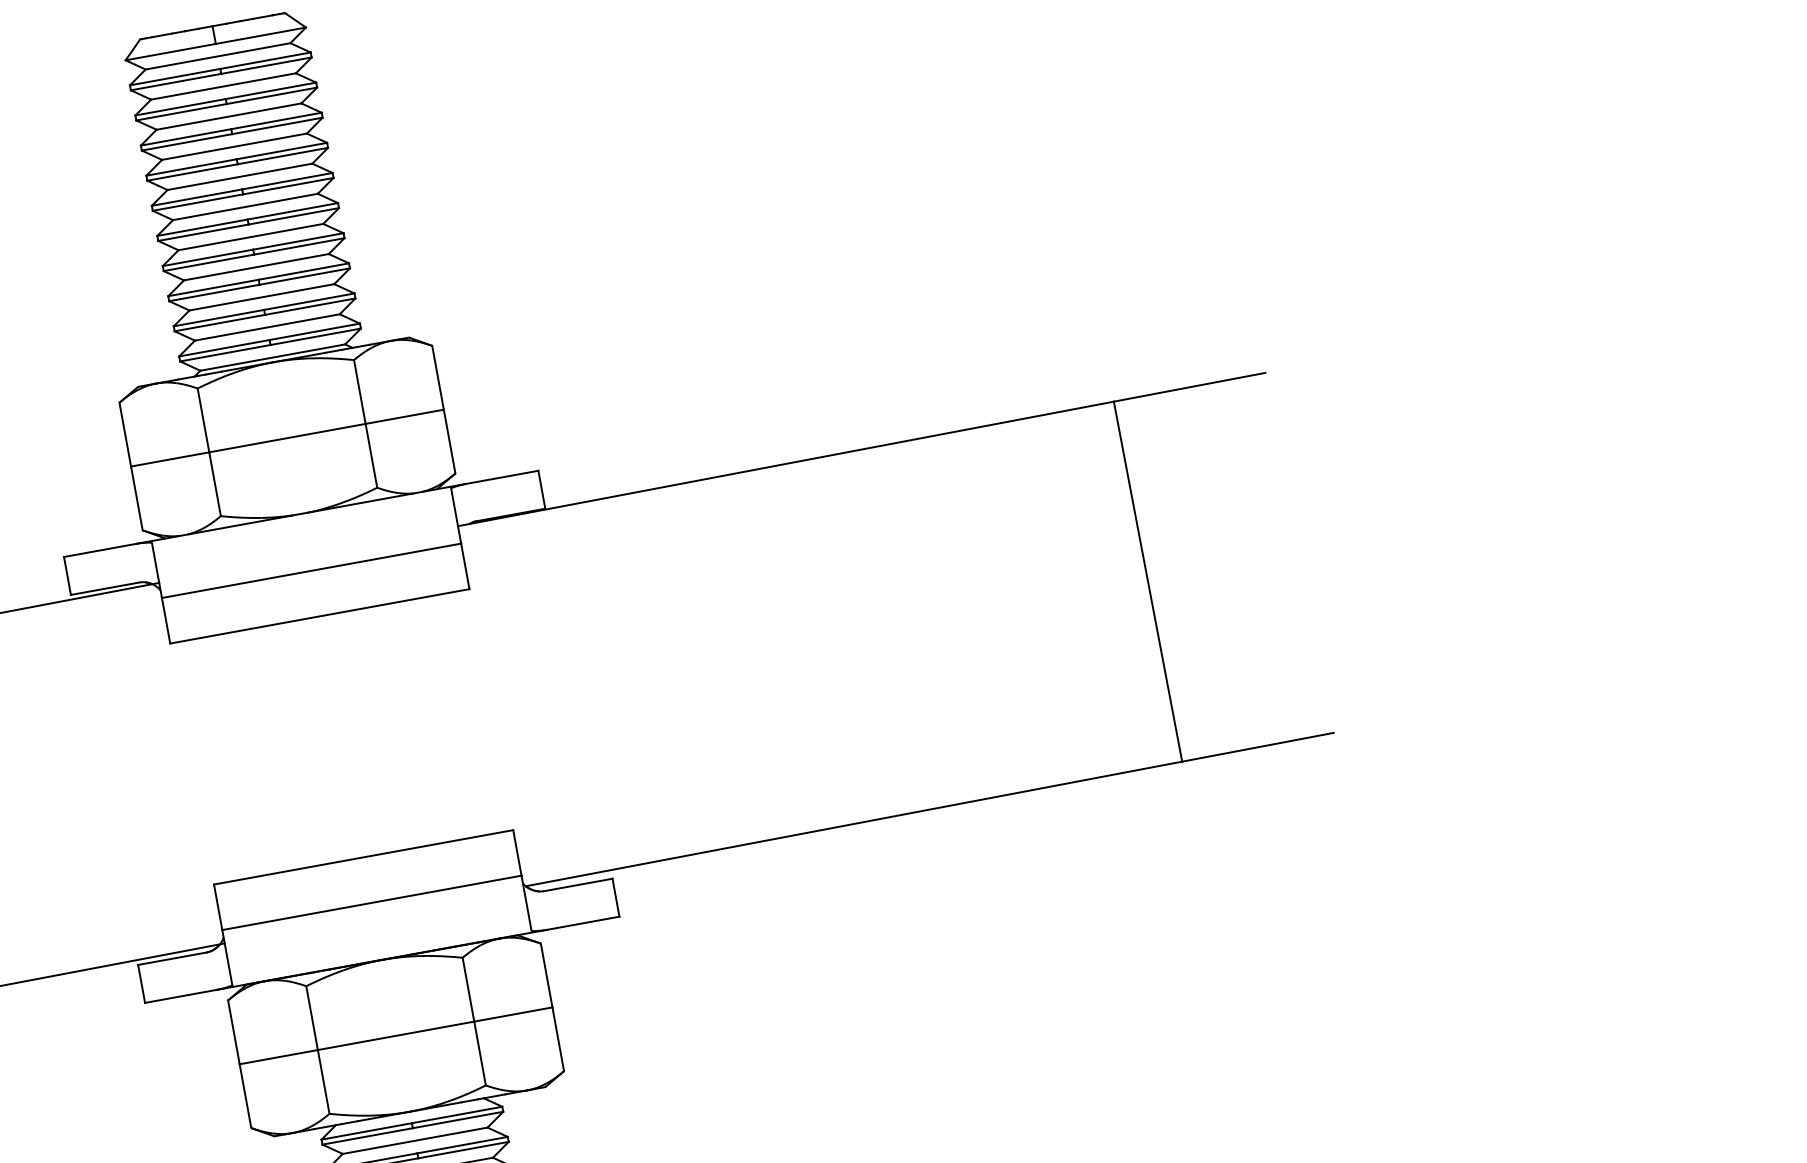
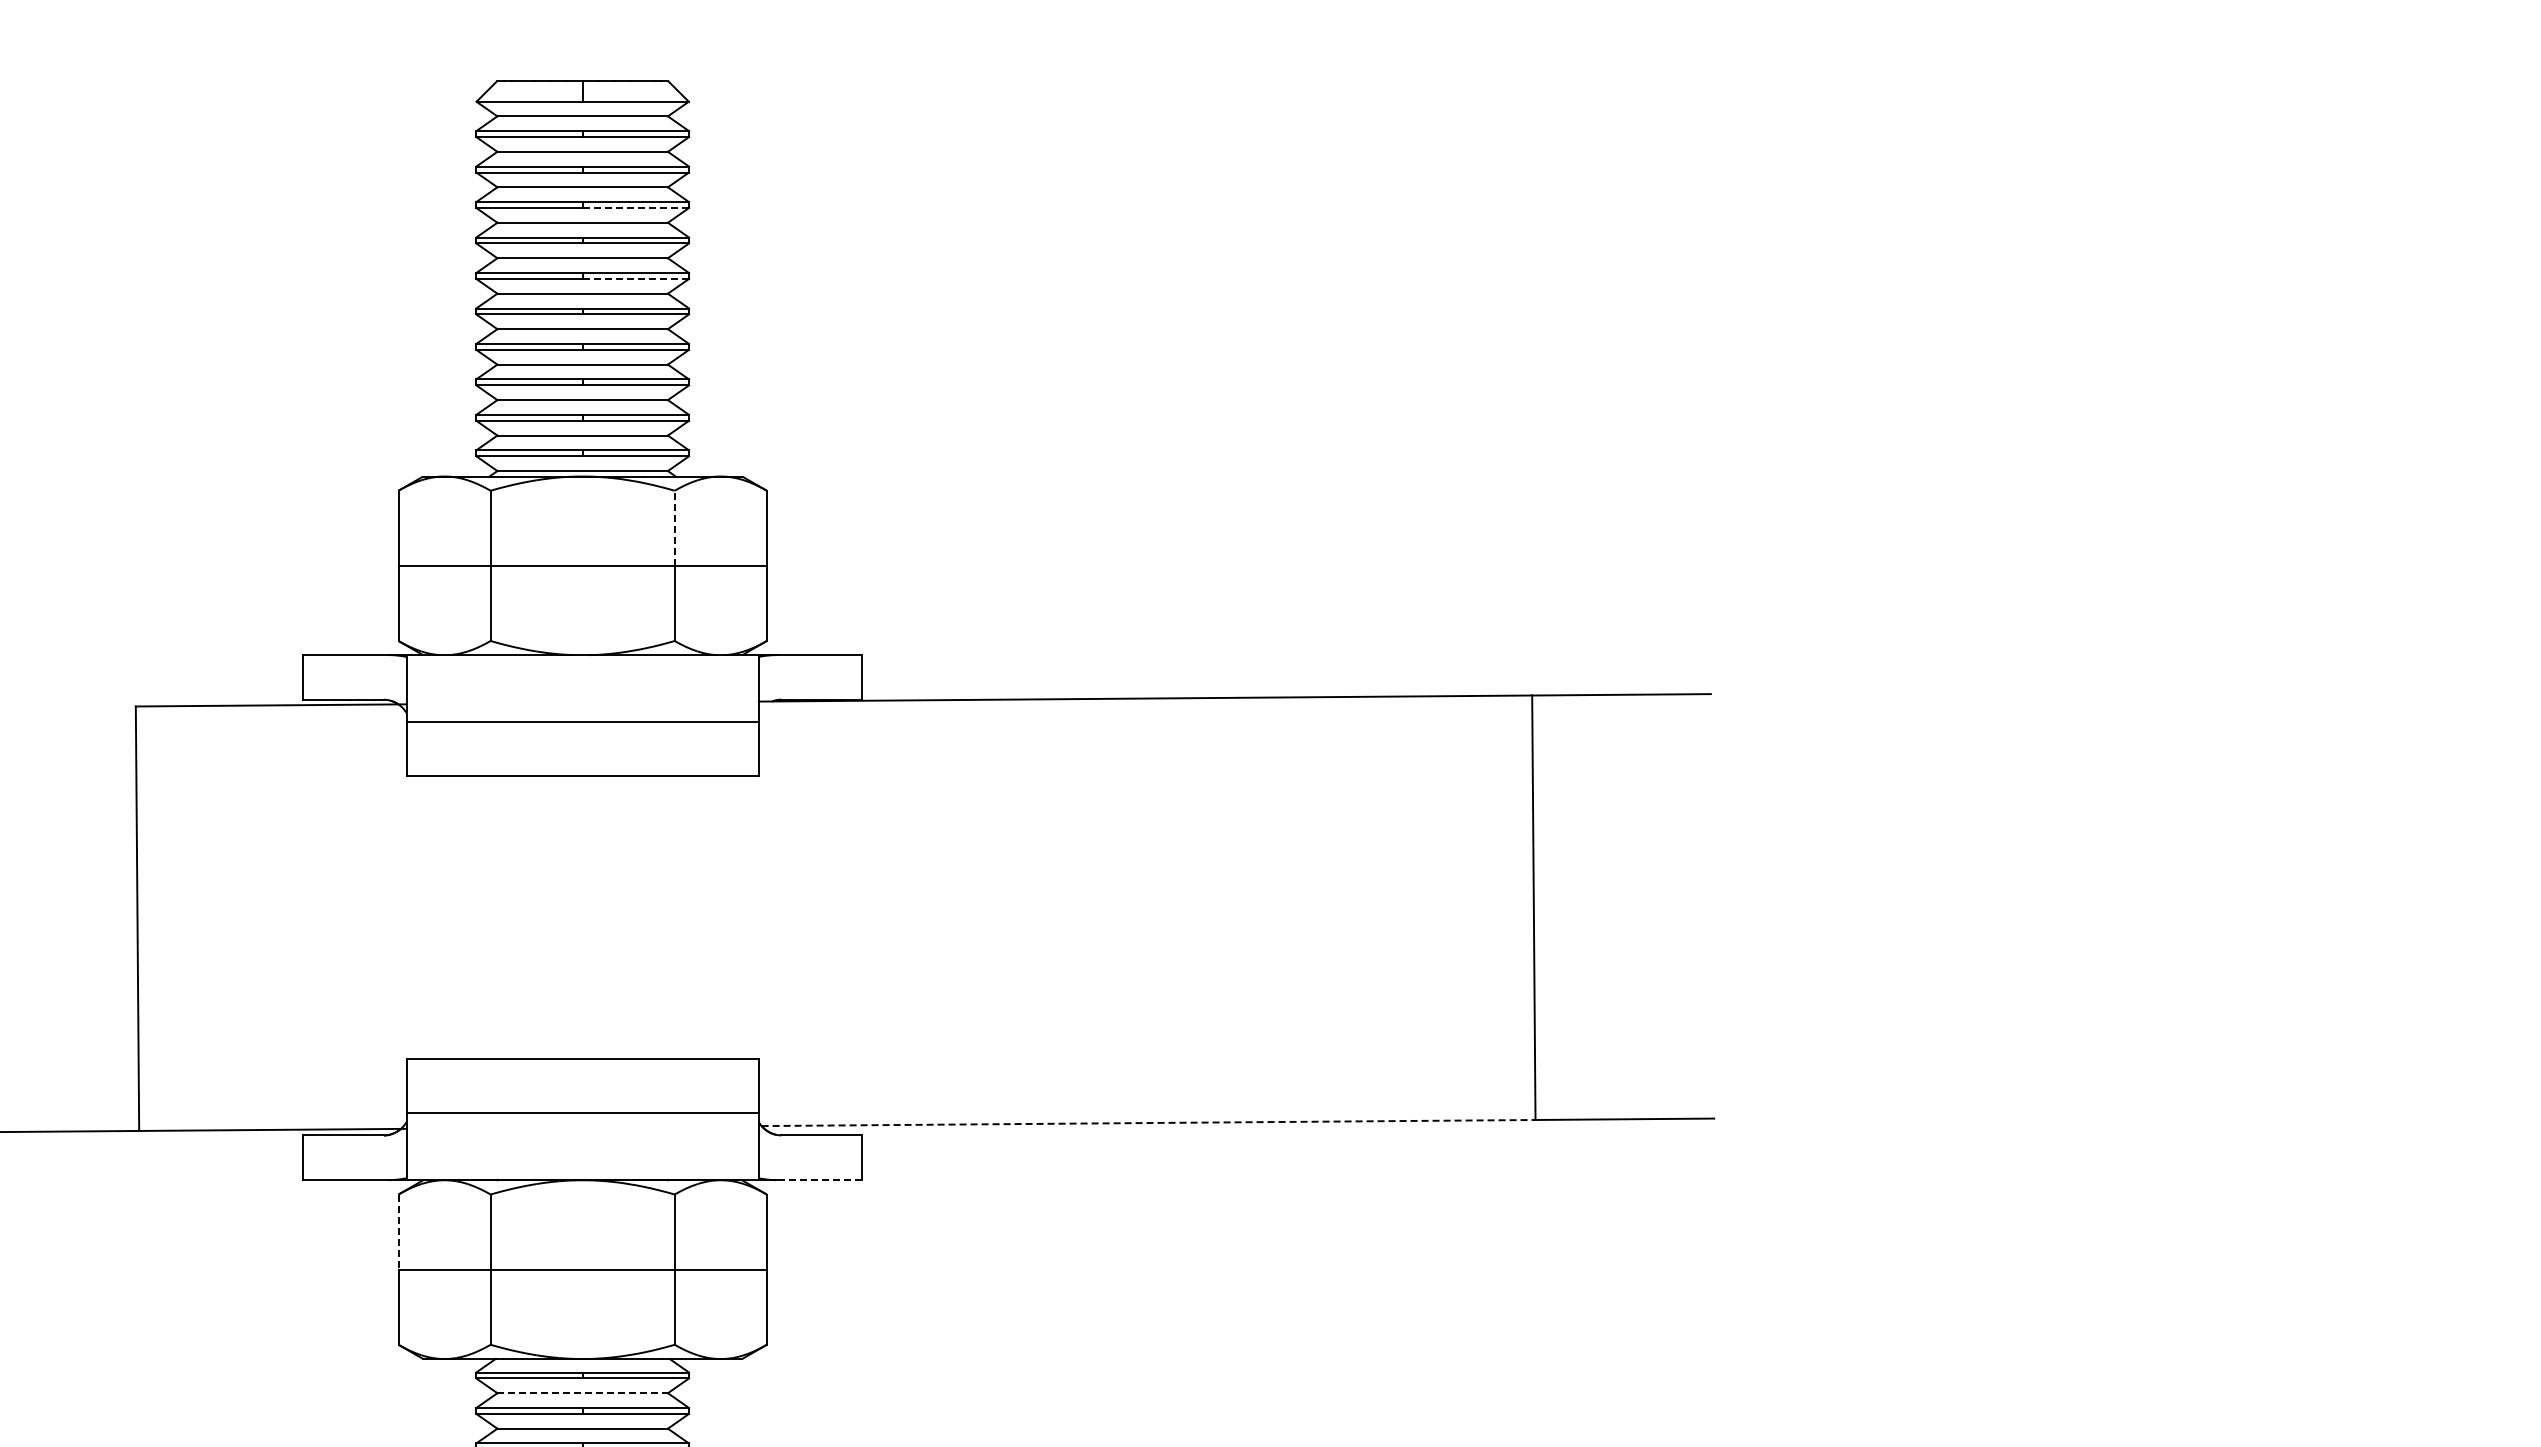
line: (277, 125) -> (636, 207), solid -> dashed
line: (288, 185) -> (636, 278), solid -> dashed
line: (359, 392) -> (674, 528), solid -> dashed
line: (854, 824) -> (1148, 1123), solid -> dashed
line: (583, 923) -> (819, 1180), solid -> dashed
line: (233, 1032) -> (398, 1232), solid -> dashed
line: (415, 1140) -> (583, 1393), solid -> dashed

